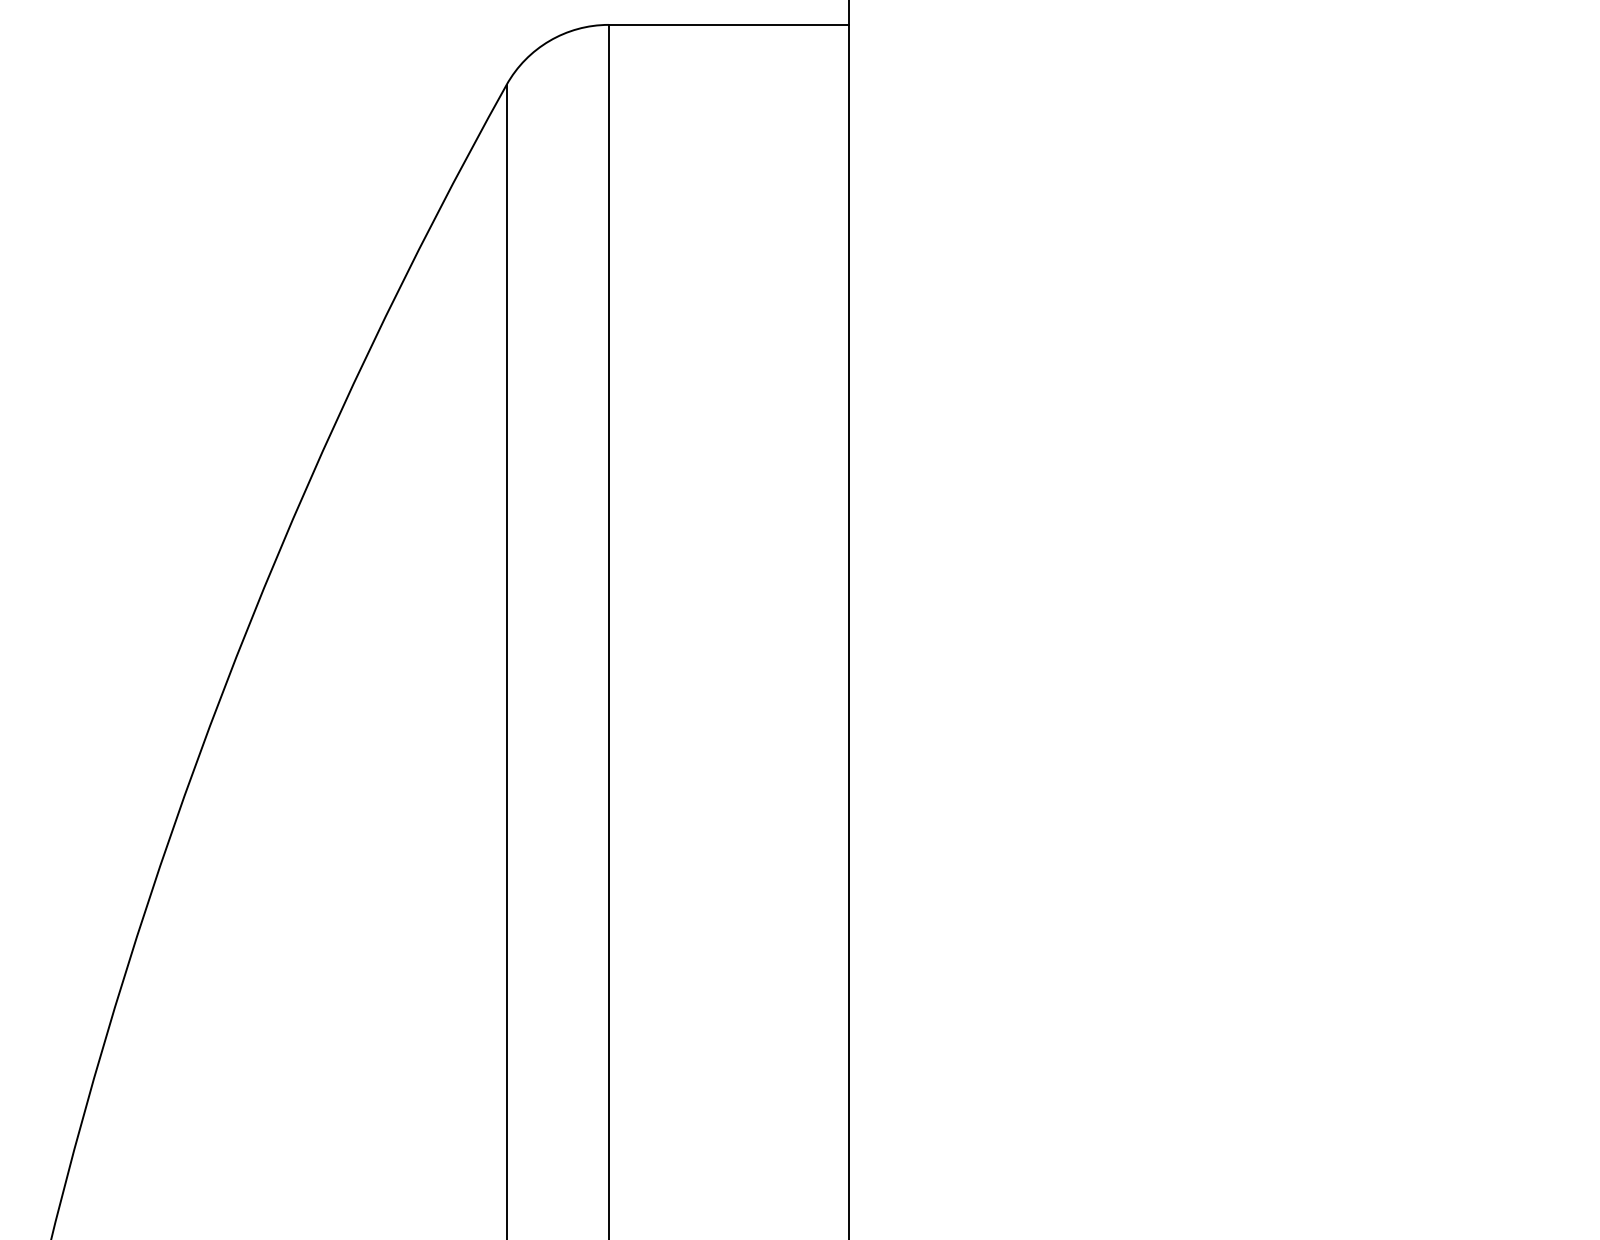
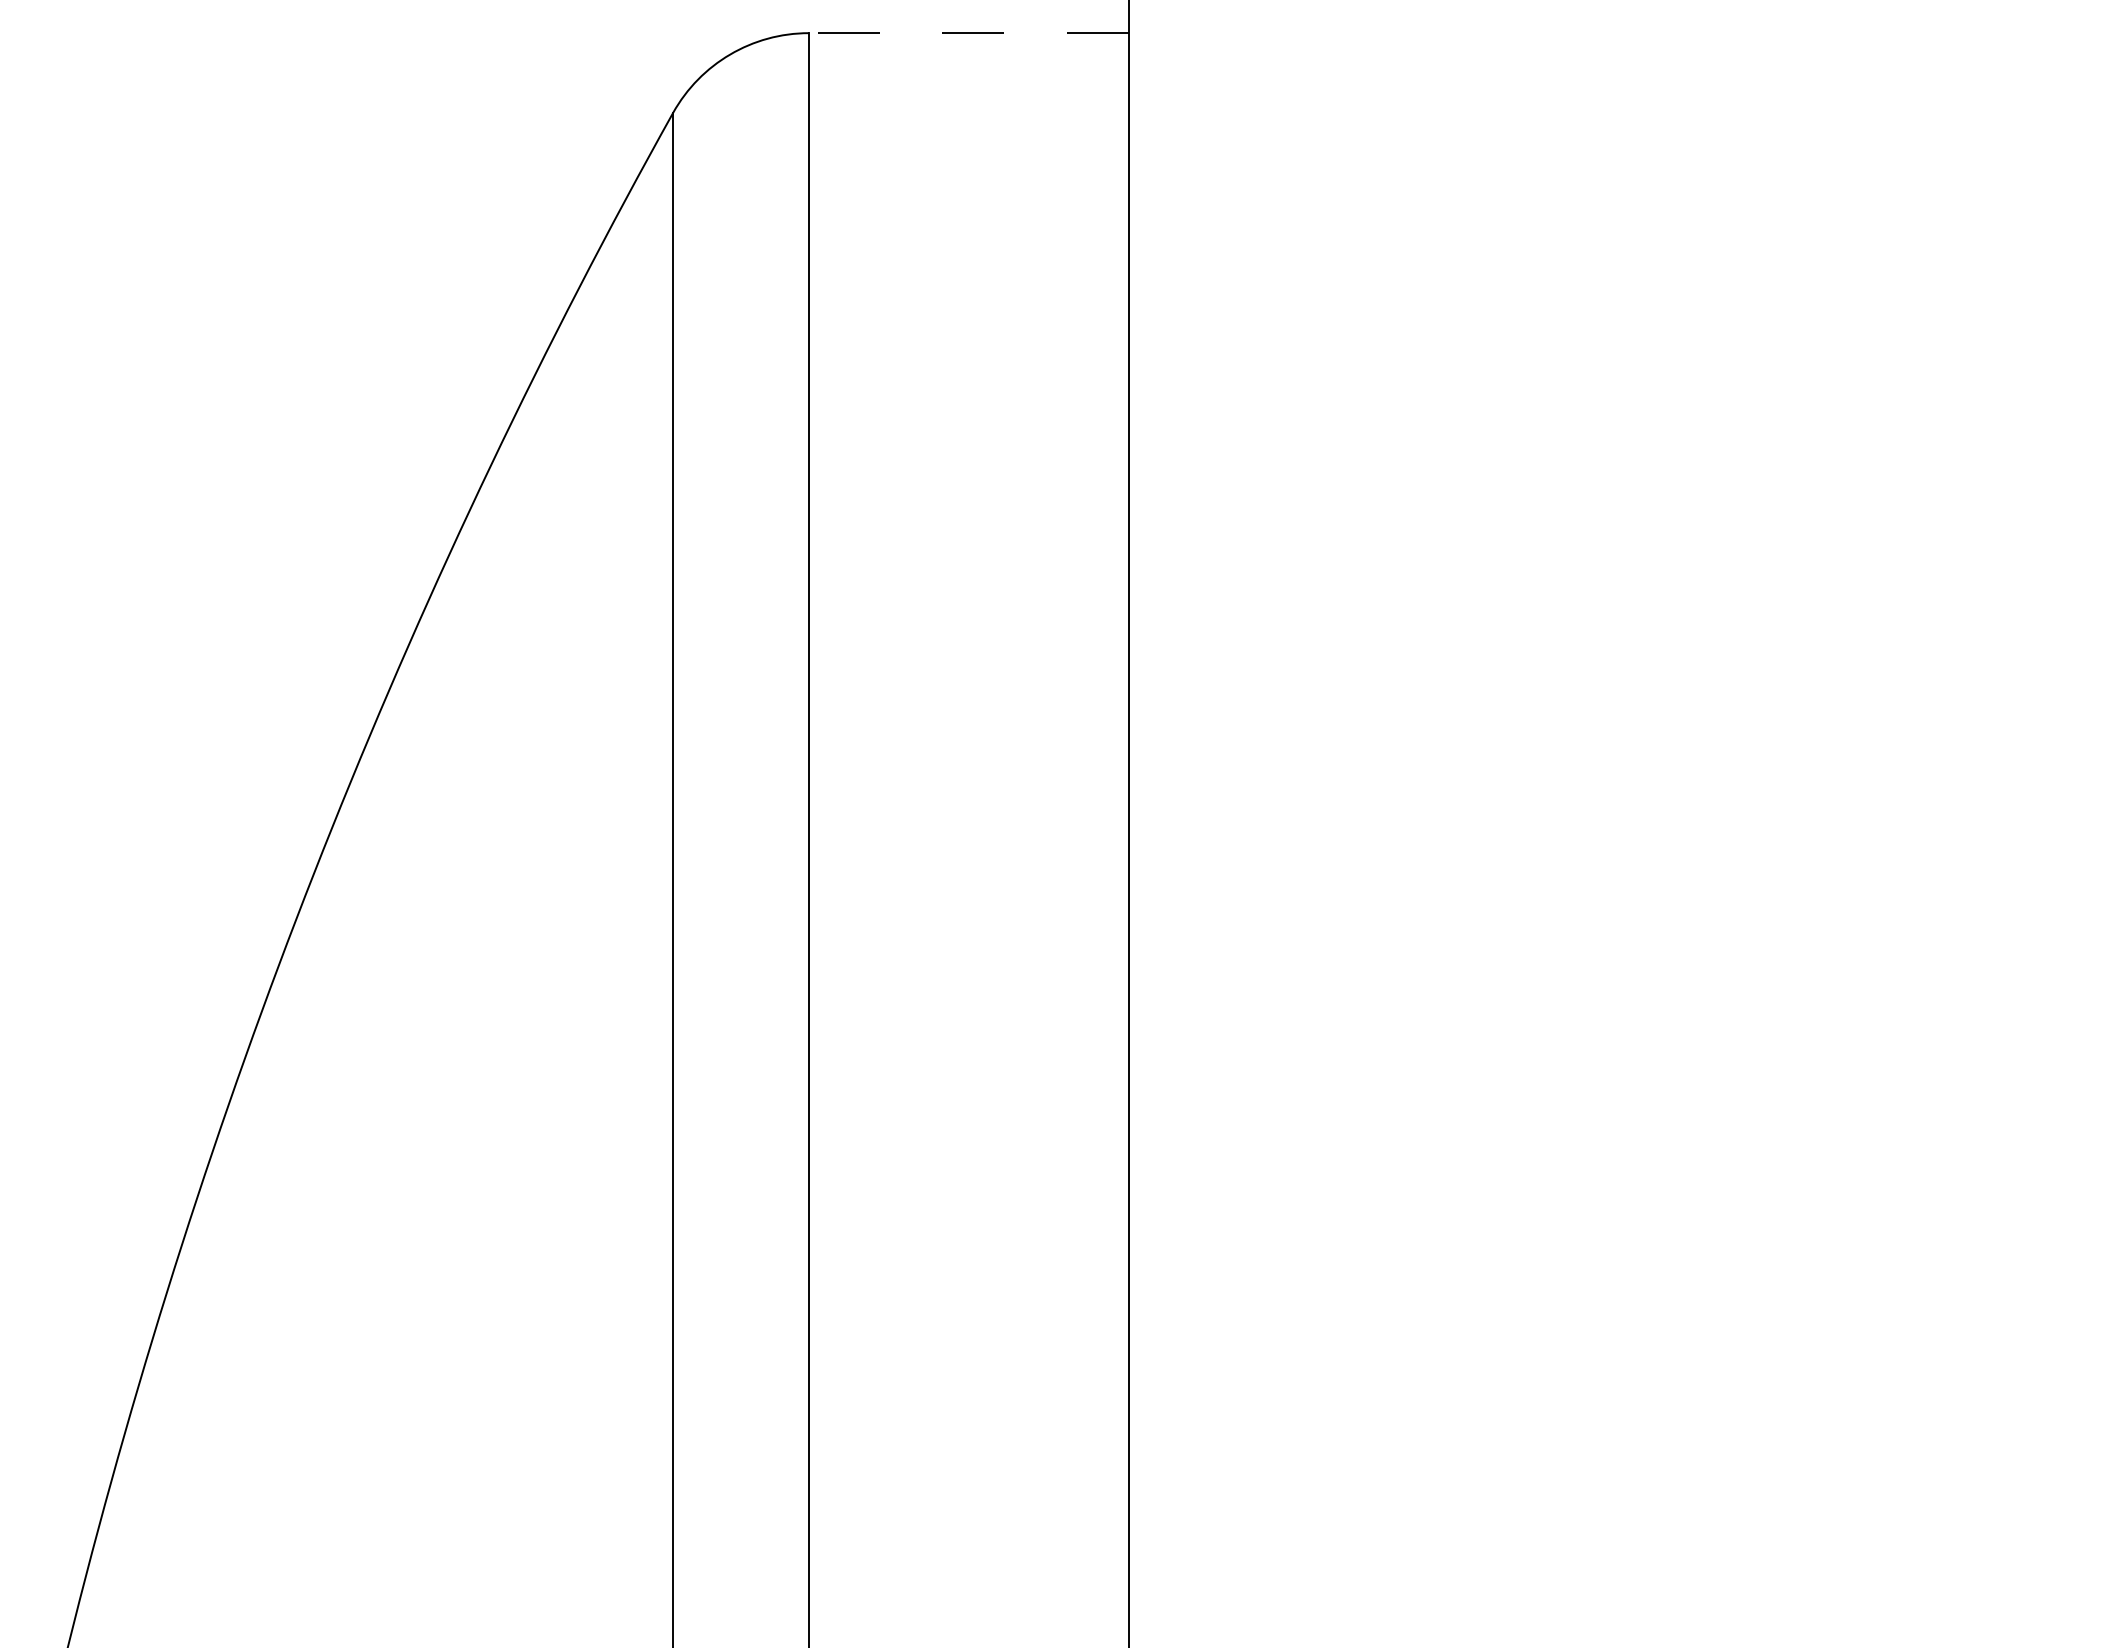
line: (728, 25) -> (968, 33), solid -> dashed

